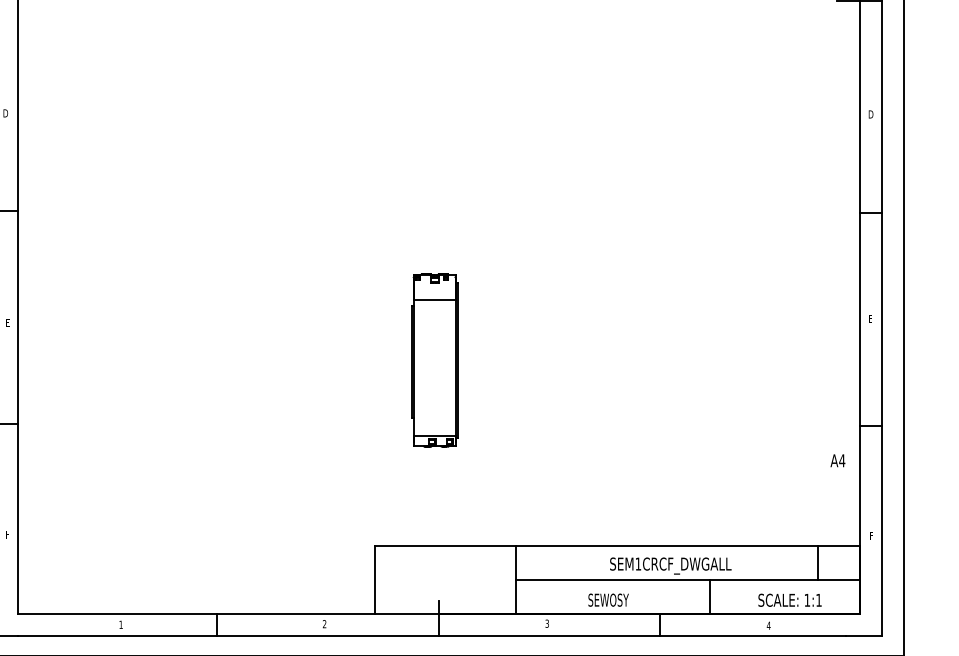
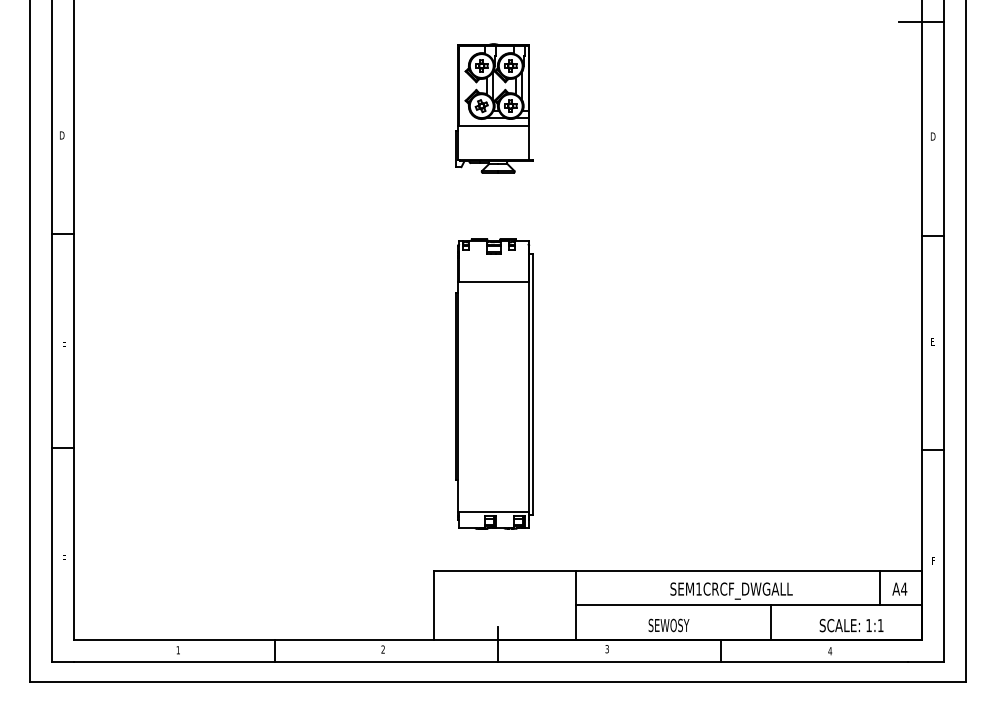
part: (435, 86) -> (494, 108), added
part: (435, 359) -> (494, 383), size x1.67
text: (837, 460) -> (899, 588), moved

